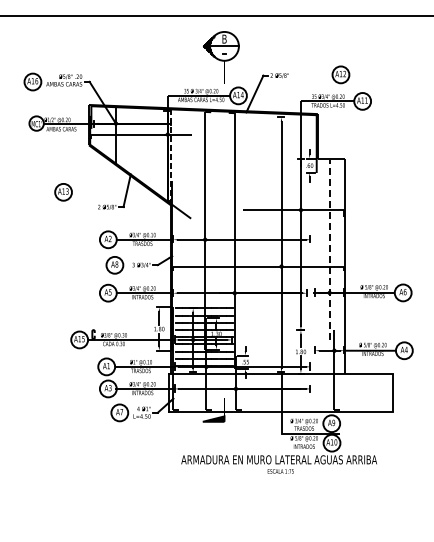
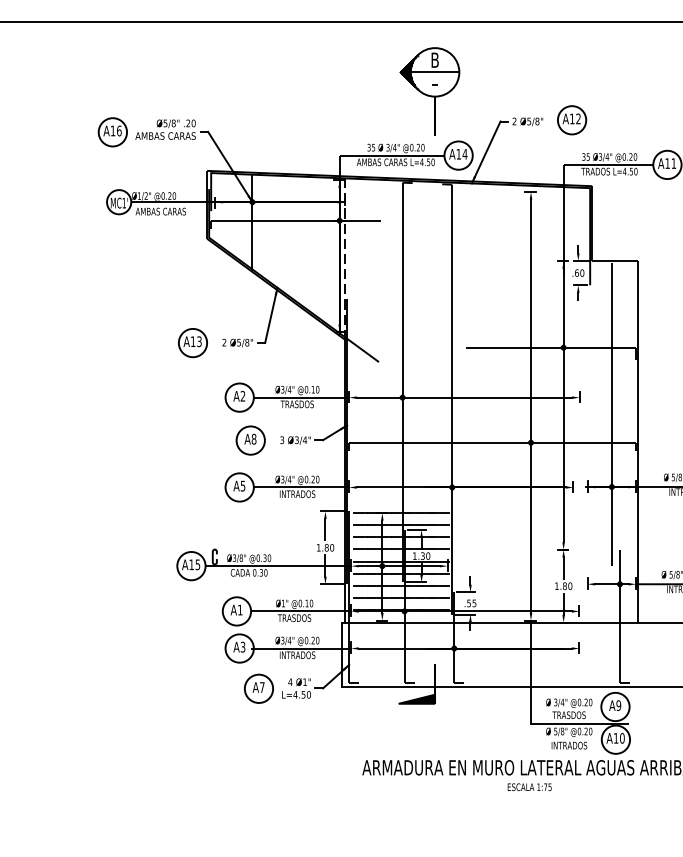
part: (340, 74) -> (571, 119), moved
part: (63, 192) -> (192, 343), moved
line: (329, 249) -> (611, 413), dashed -> solid

